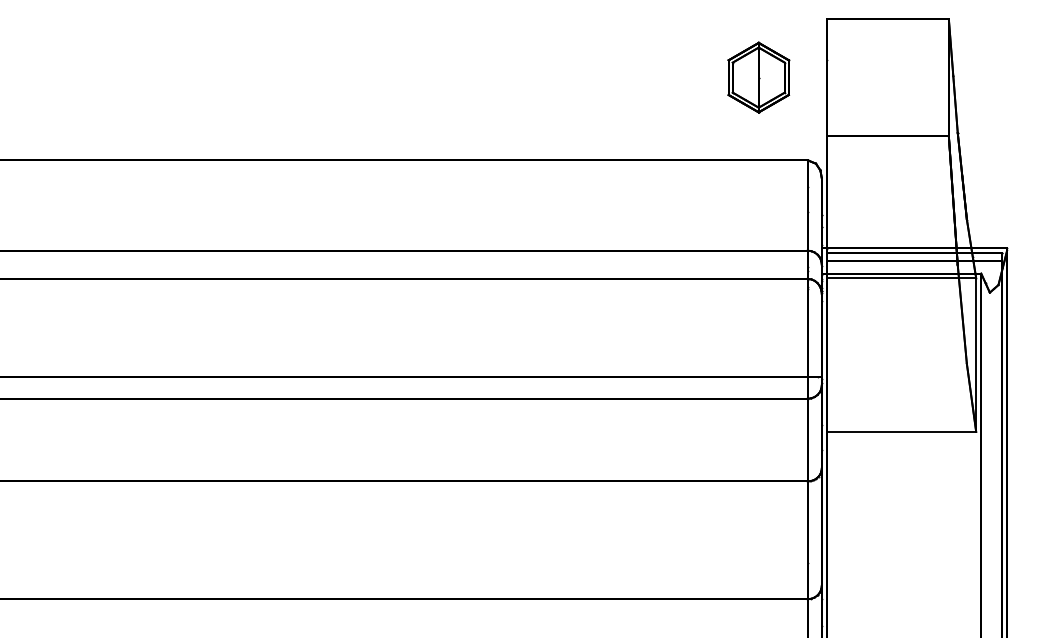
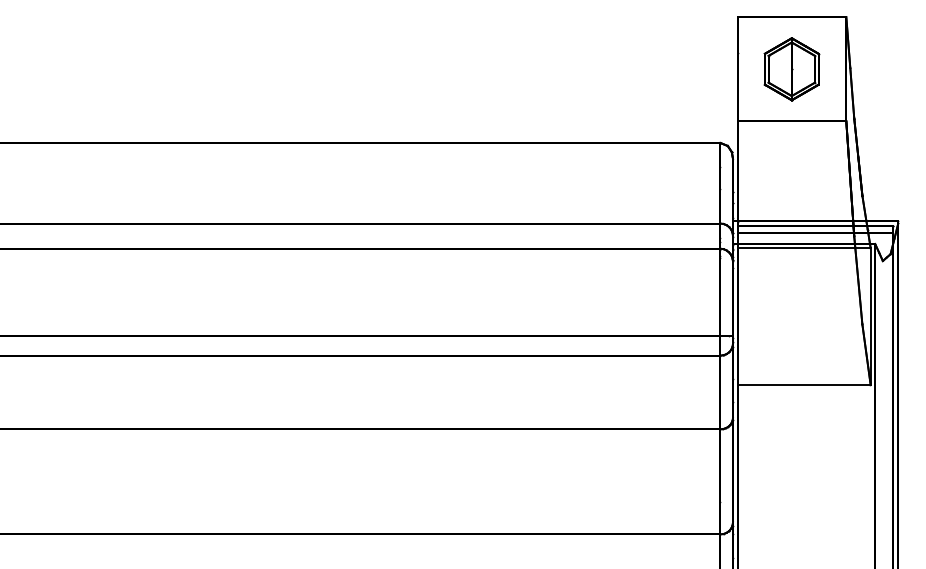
part: (758, 77) -> (791, 69), moved

